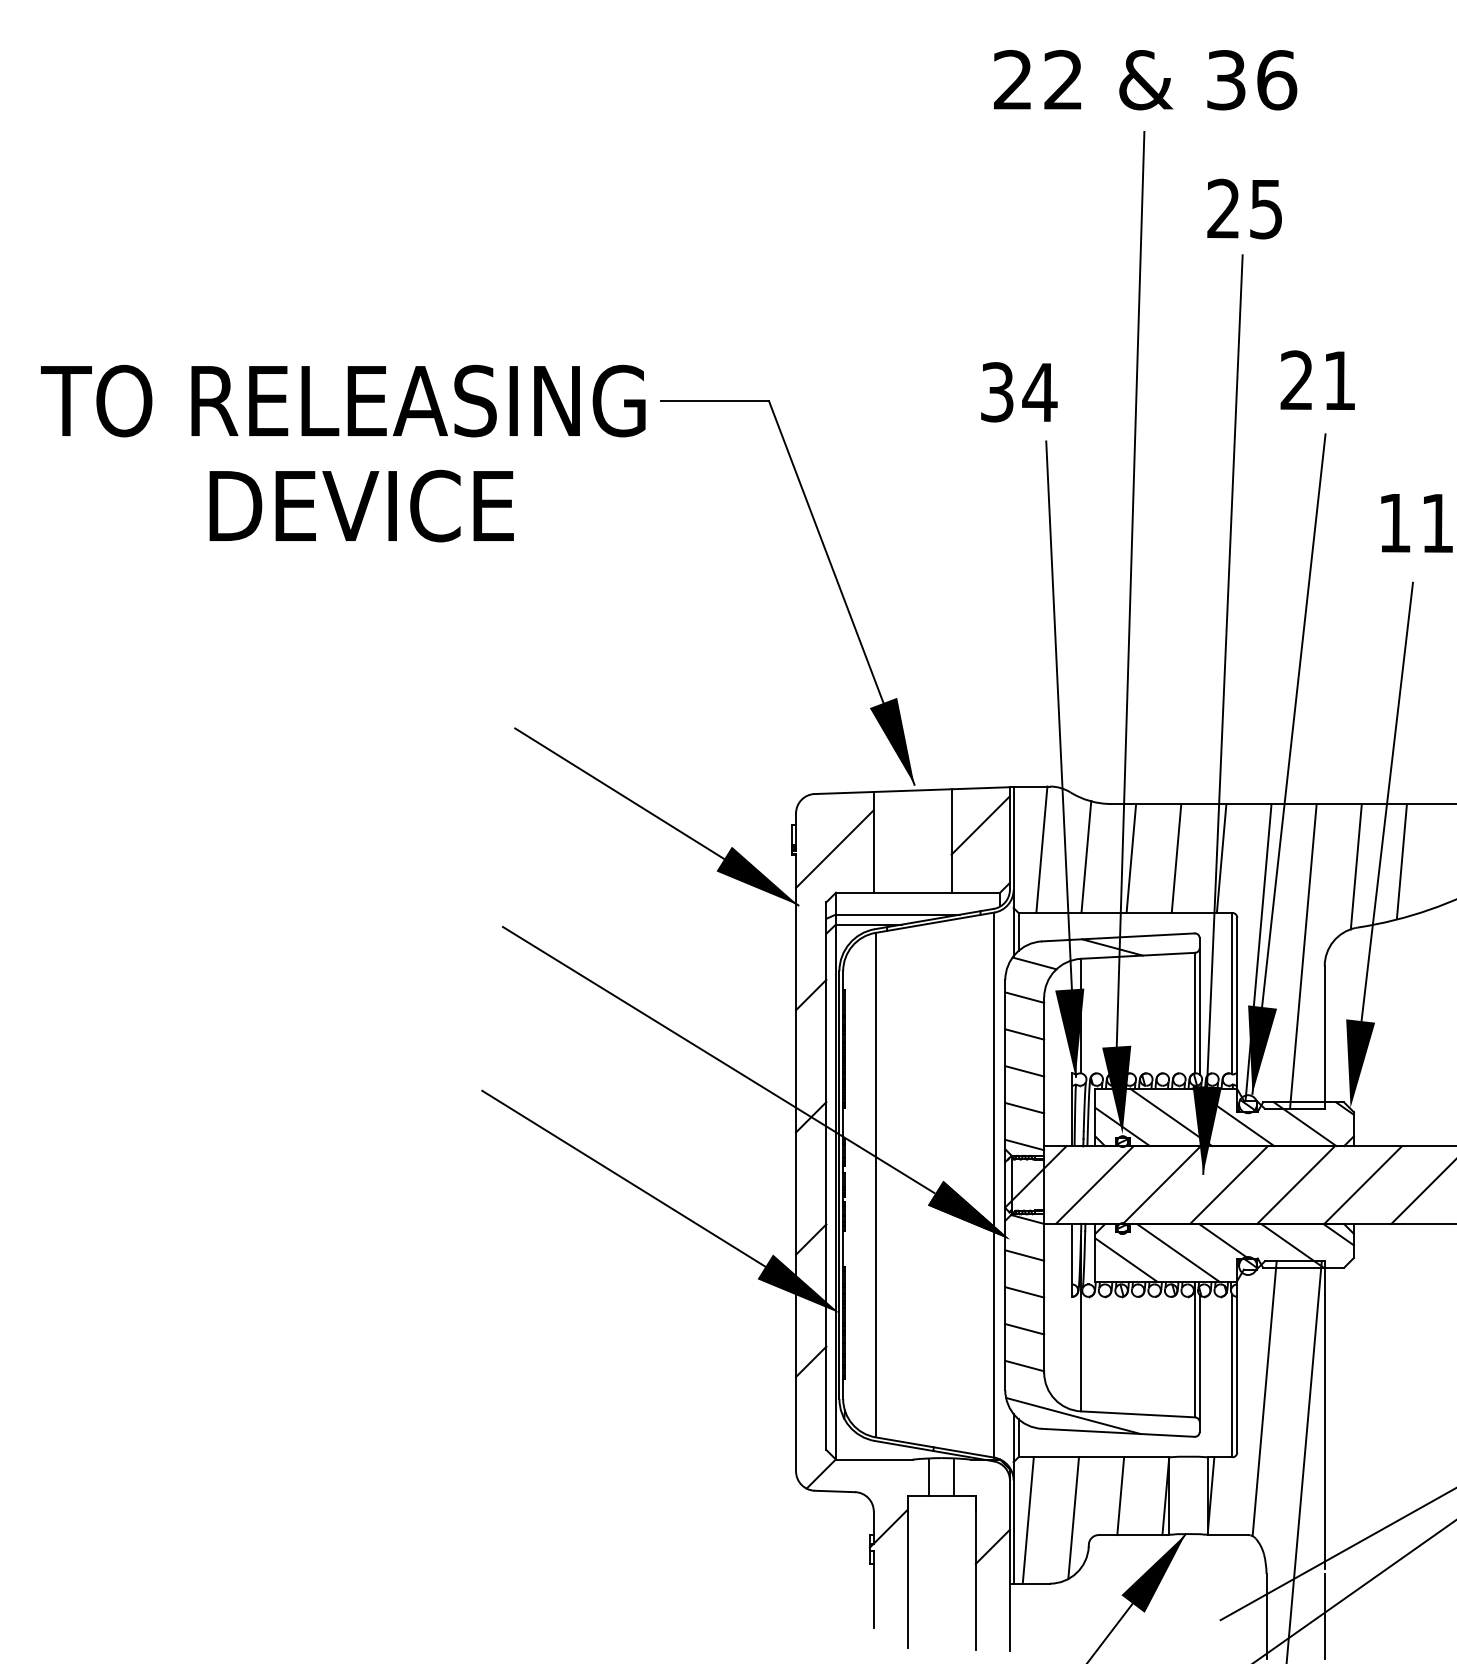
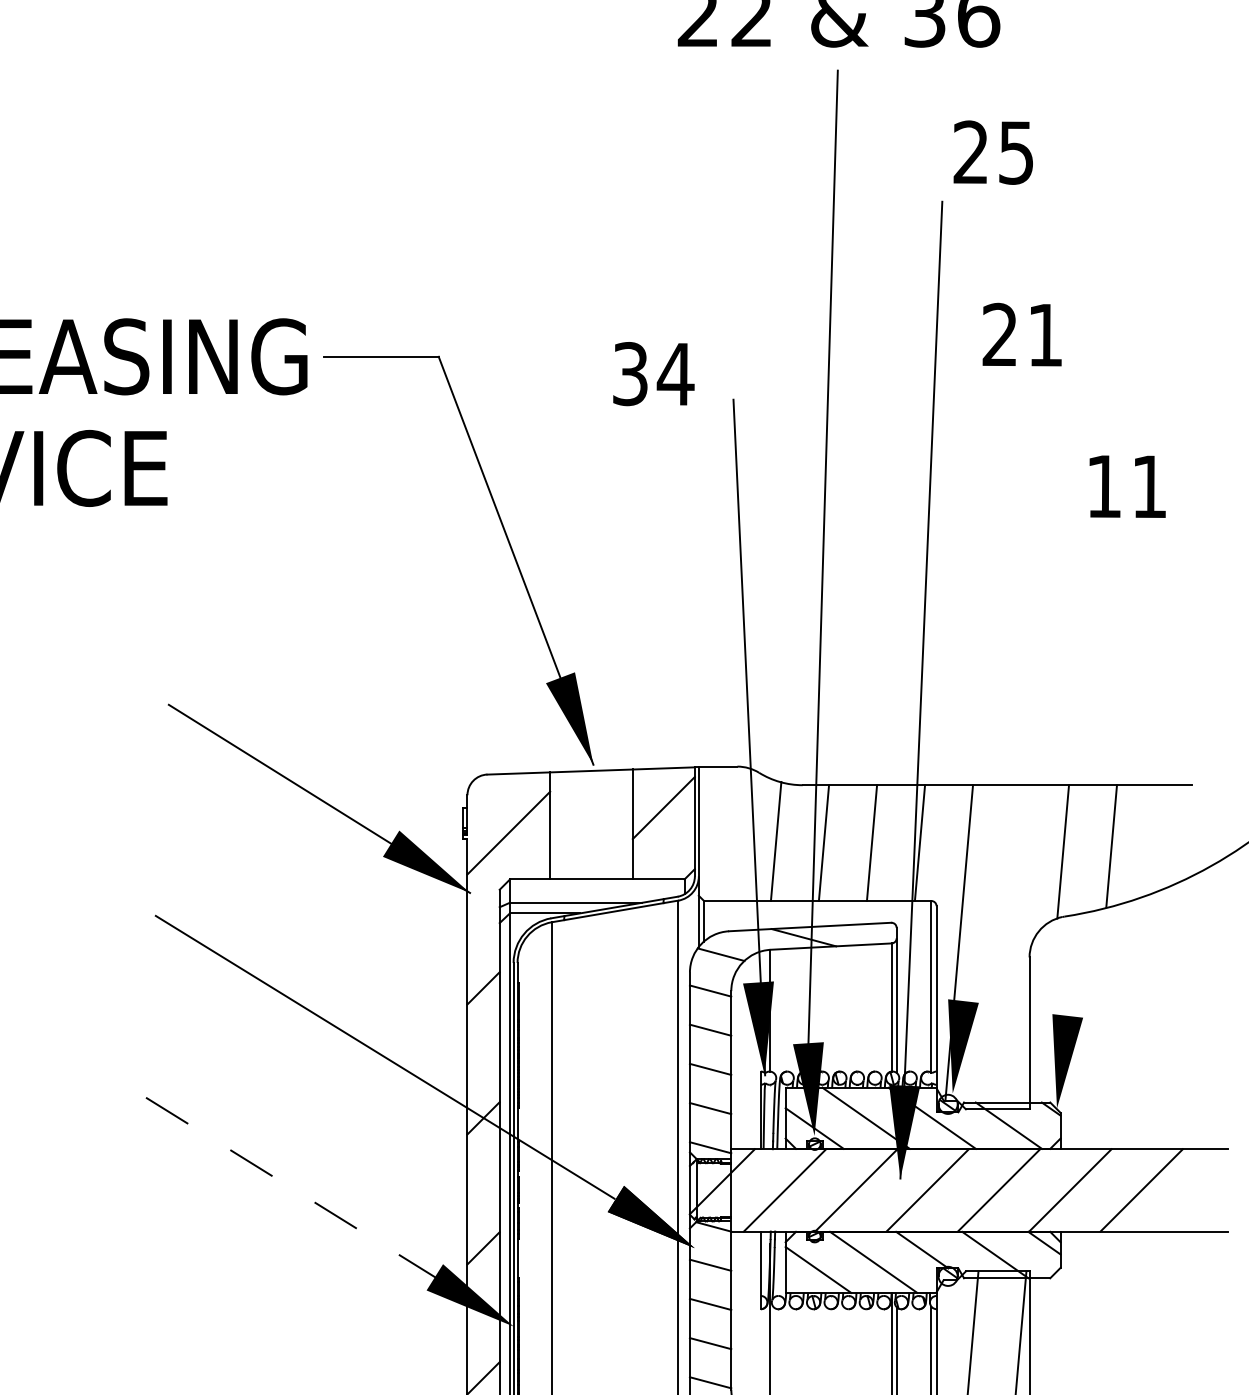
text: (1244, 208) -> (993, 152), moved
text: (1019, 392) -> (654, 374), moved
line: (1288, 763) -> (991, 742), removed
line: (1384, 817) -> (1093, 799), removed
line: (1041, 849) -> (728, 833), removed
line: (1303, 956) -> (1007, 947), removed
line: (626, 1180) -> (287, 1185), solid -> dashed

